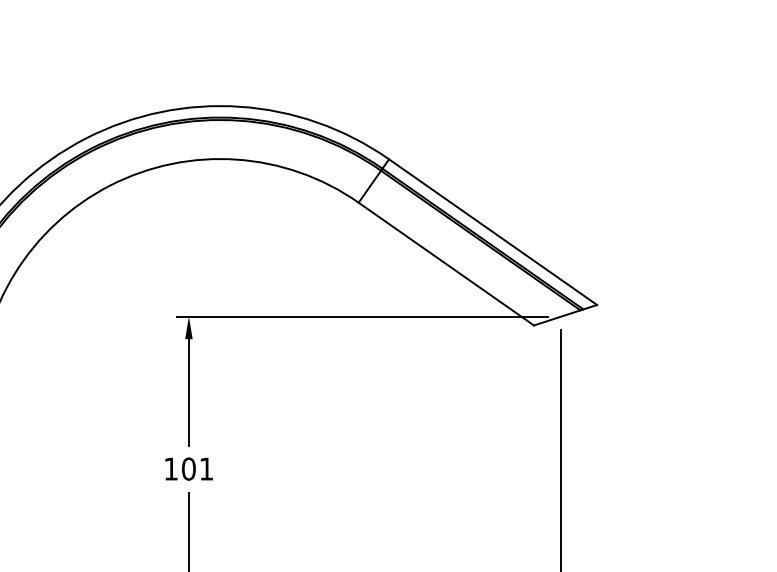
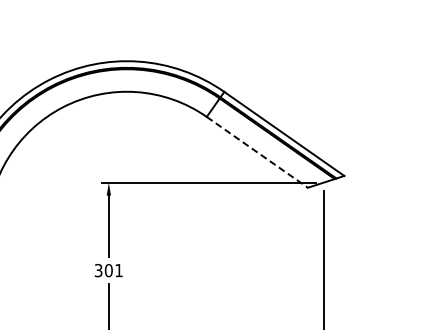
line: (446, 264) -> (257, 152), solid -> dashed
text: (170, 468) -> (98, 270), 101 -> 301

